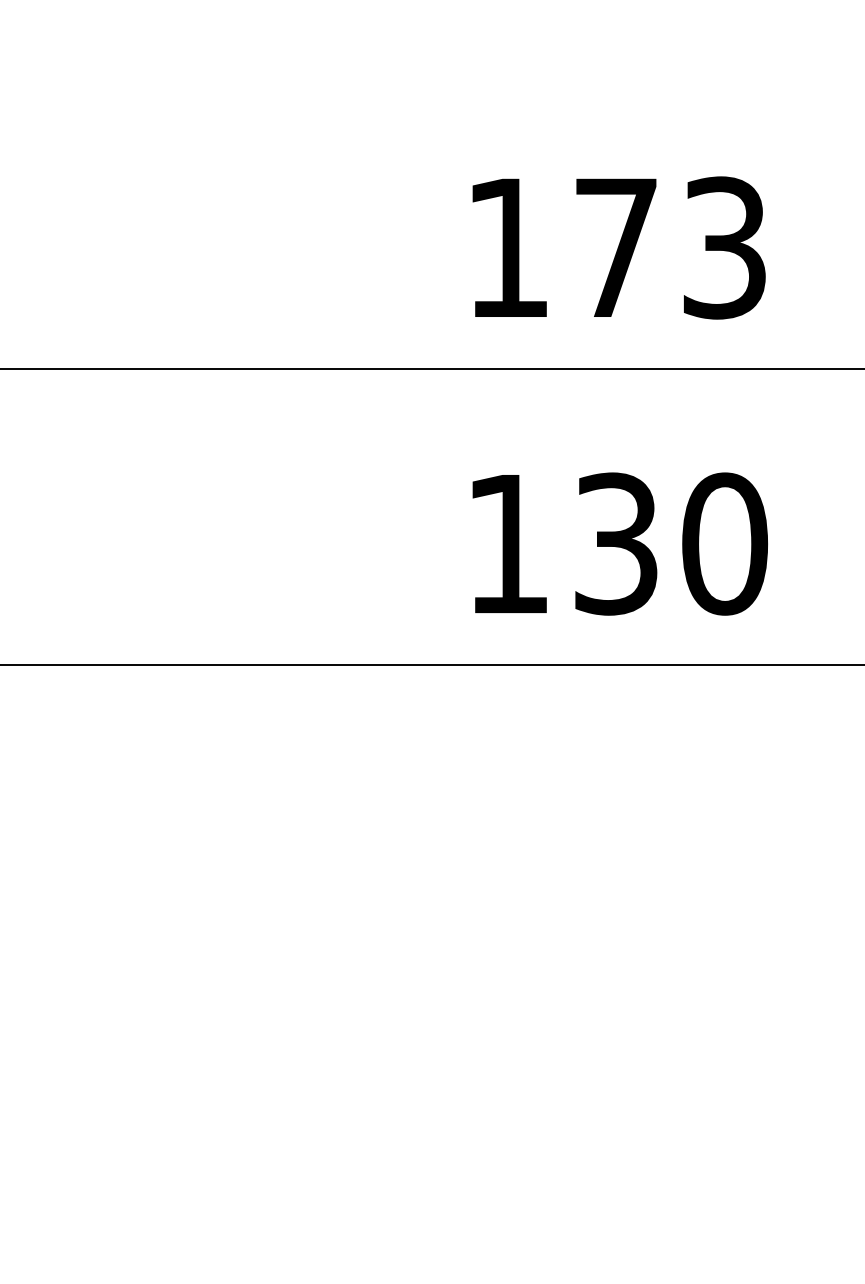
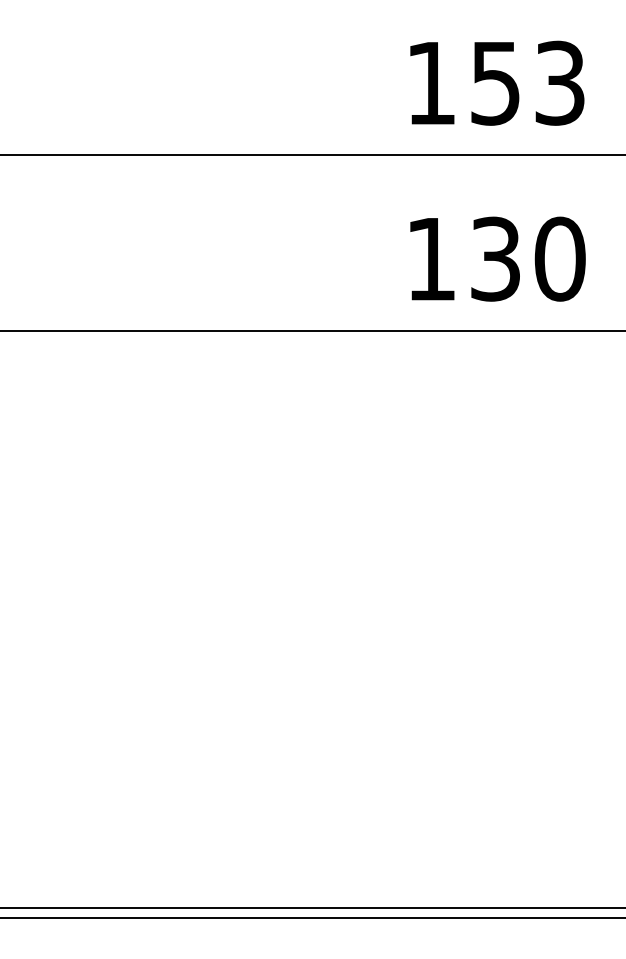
text: (616, 248) -> (495, 83), 173 -> 153

